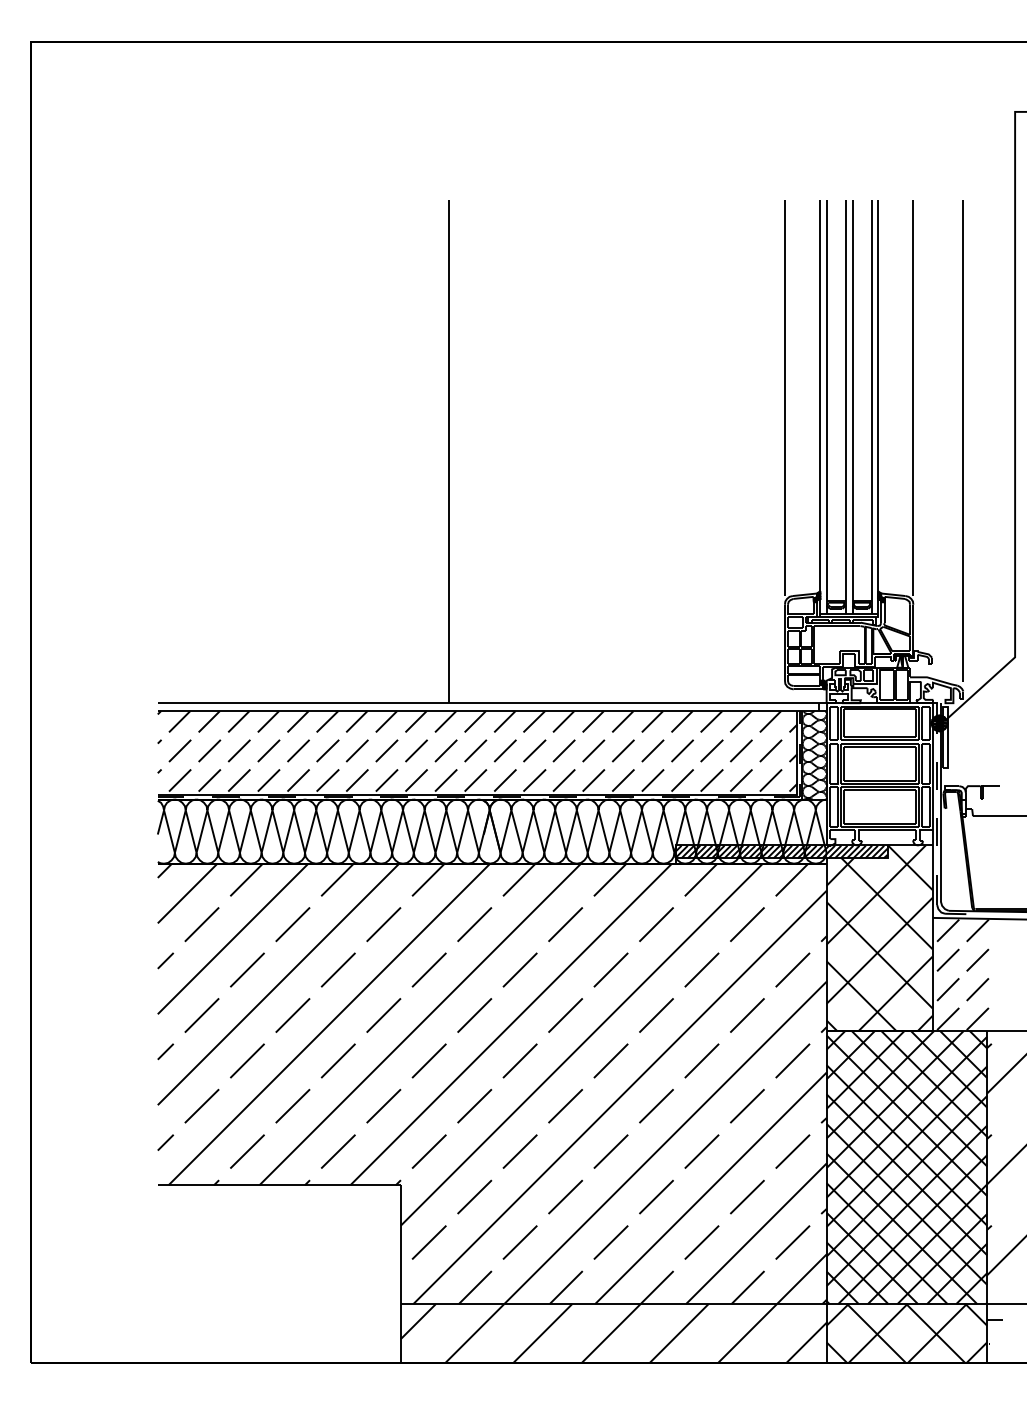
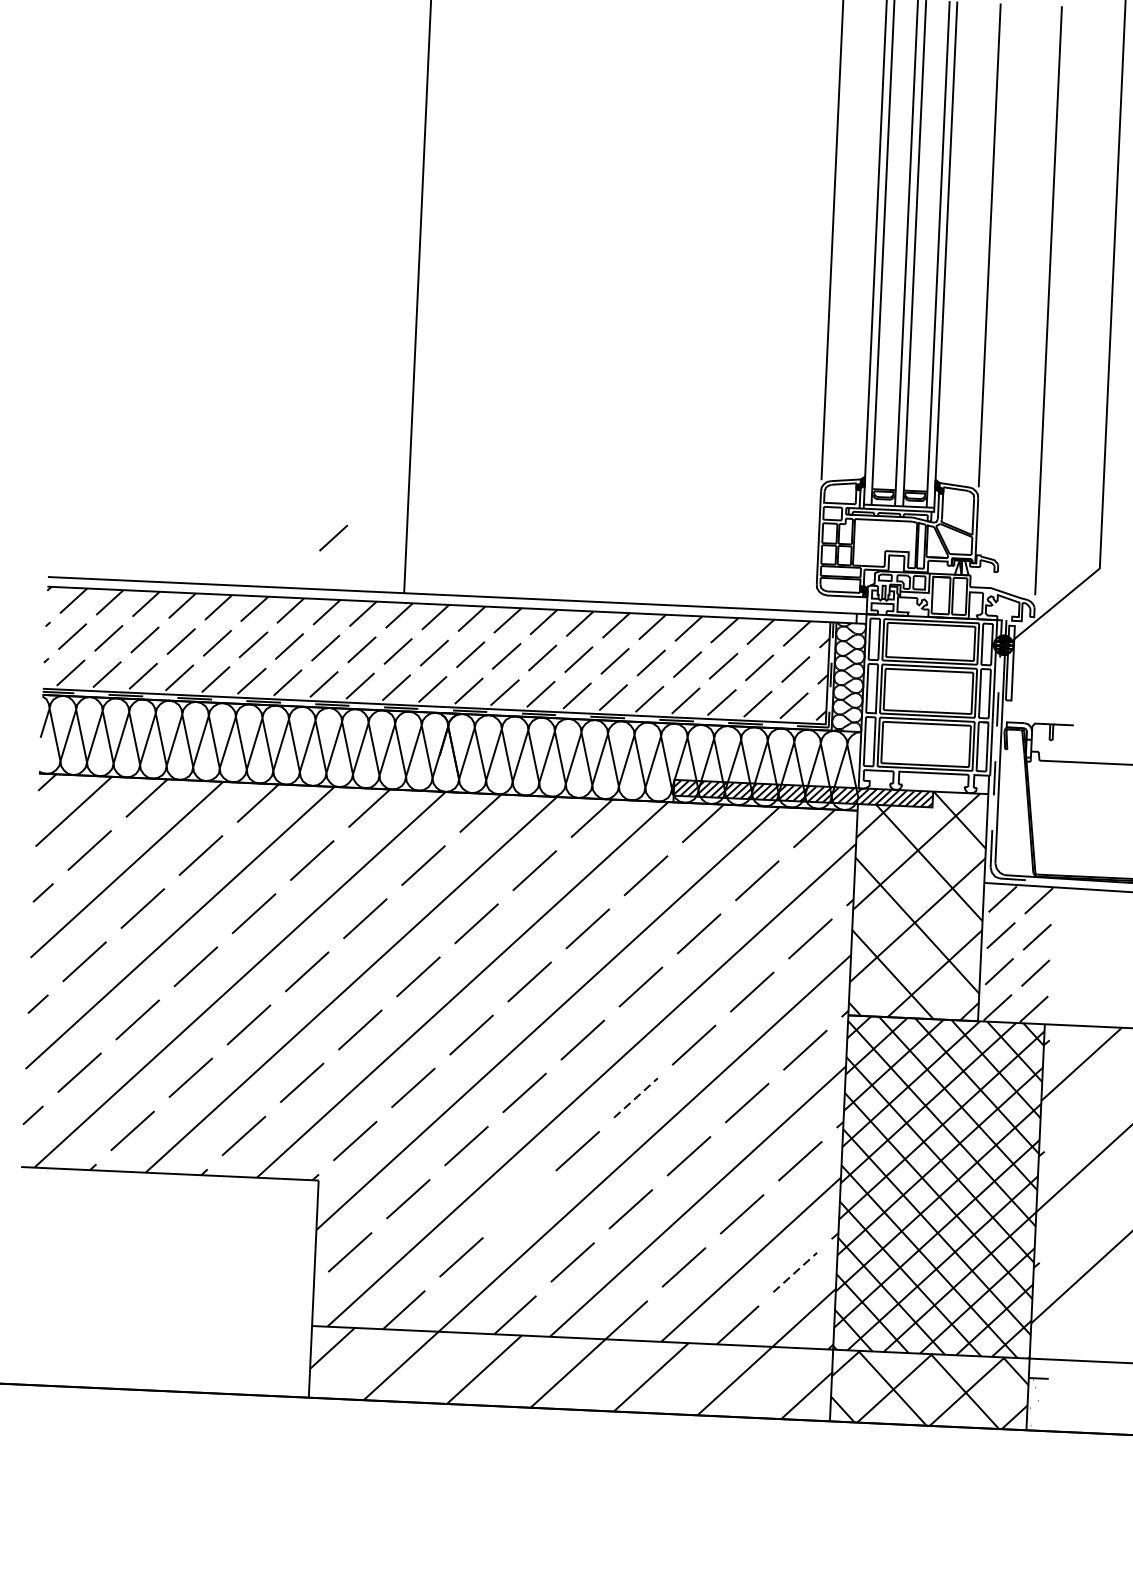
line: (388, 660) -> (332, 537), added
line: (656, 1105) -> (635, 1097), solid -> dashed
line: (565, 1196) -> (519, 1203), removed
line: (793, 1242) -> (796, 1272), solid -> dashed

